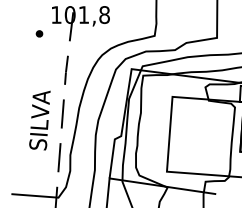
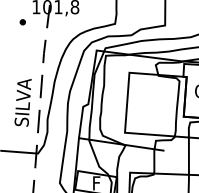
text: (39, 120) -> (22, 102), moved

